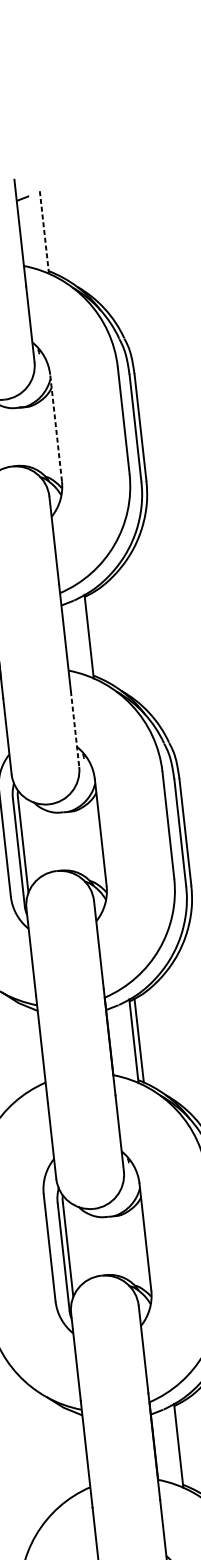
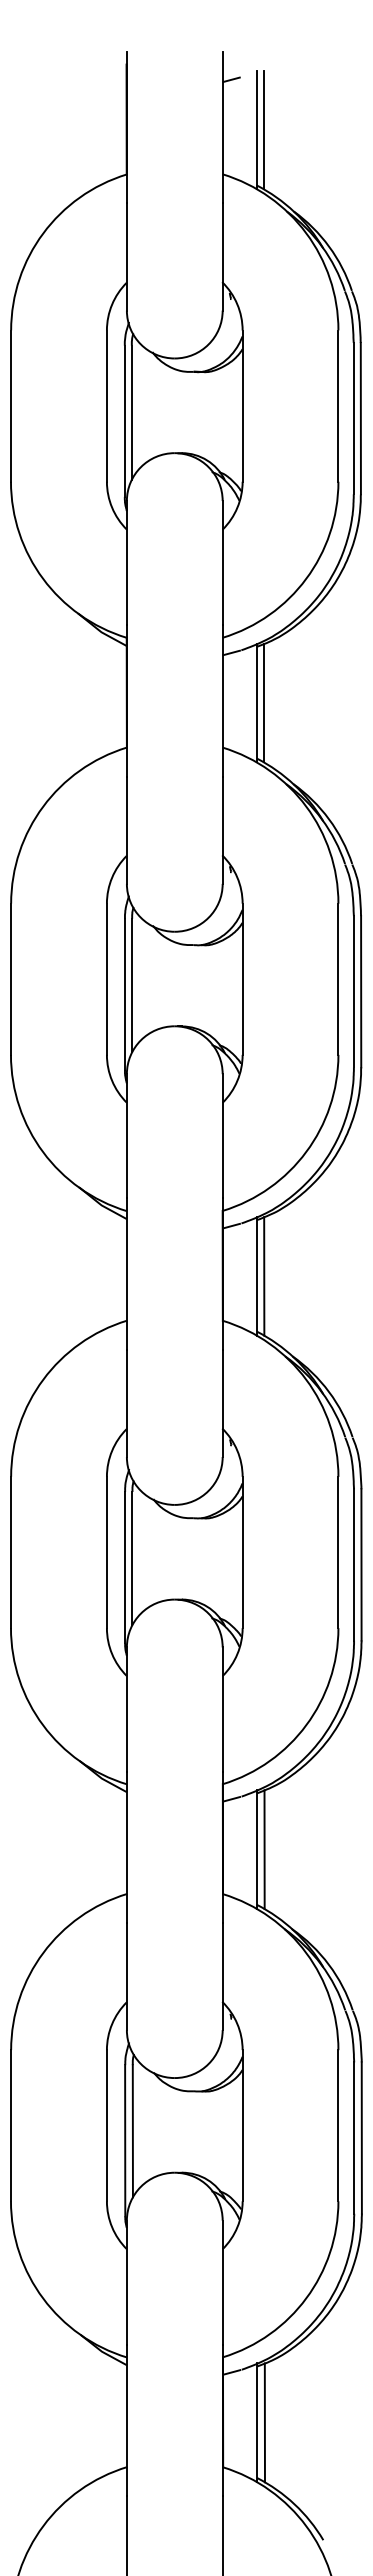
line: (44, 231) -> (256, 129), dashed -> solid
line: (49, 231) -> (263, 129), added
line: (56, 428) -> (242, 406), dashed -> solid
line: (93, 635) -> (263, 702), added
line: (74, 729) -> (222, 830), dashed -> solid
line: (184, 1445) -> (264, 1849), added

